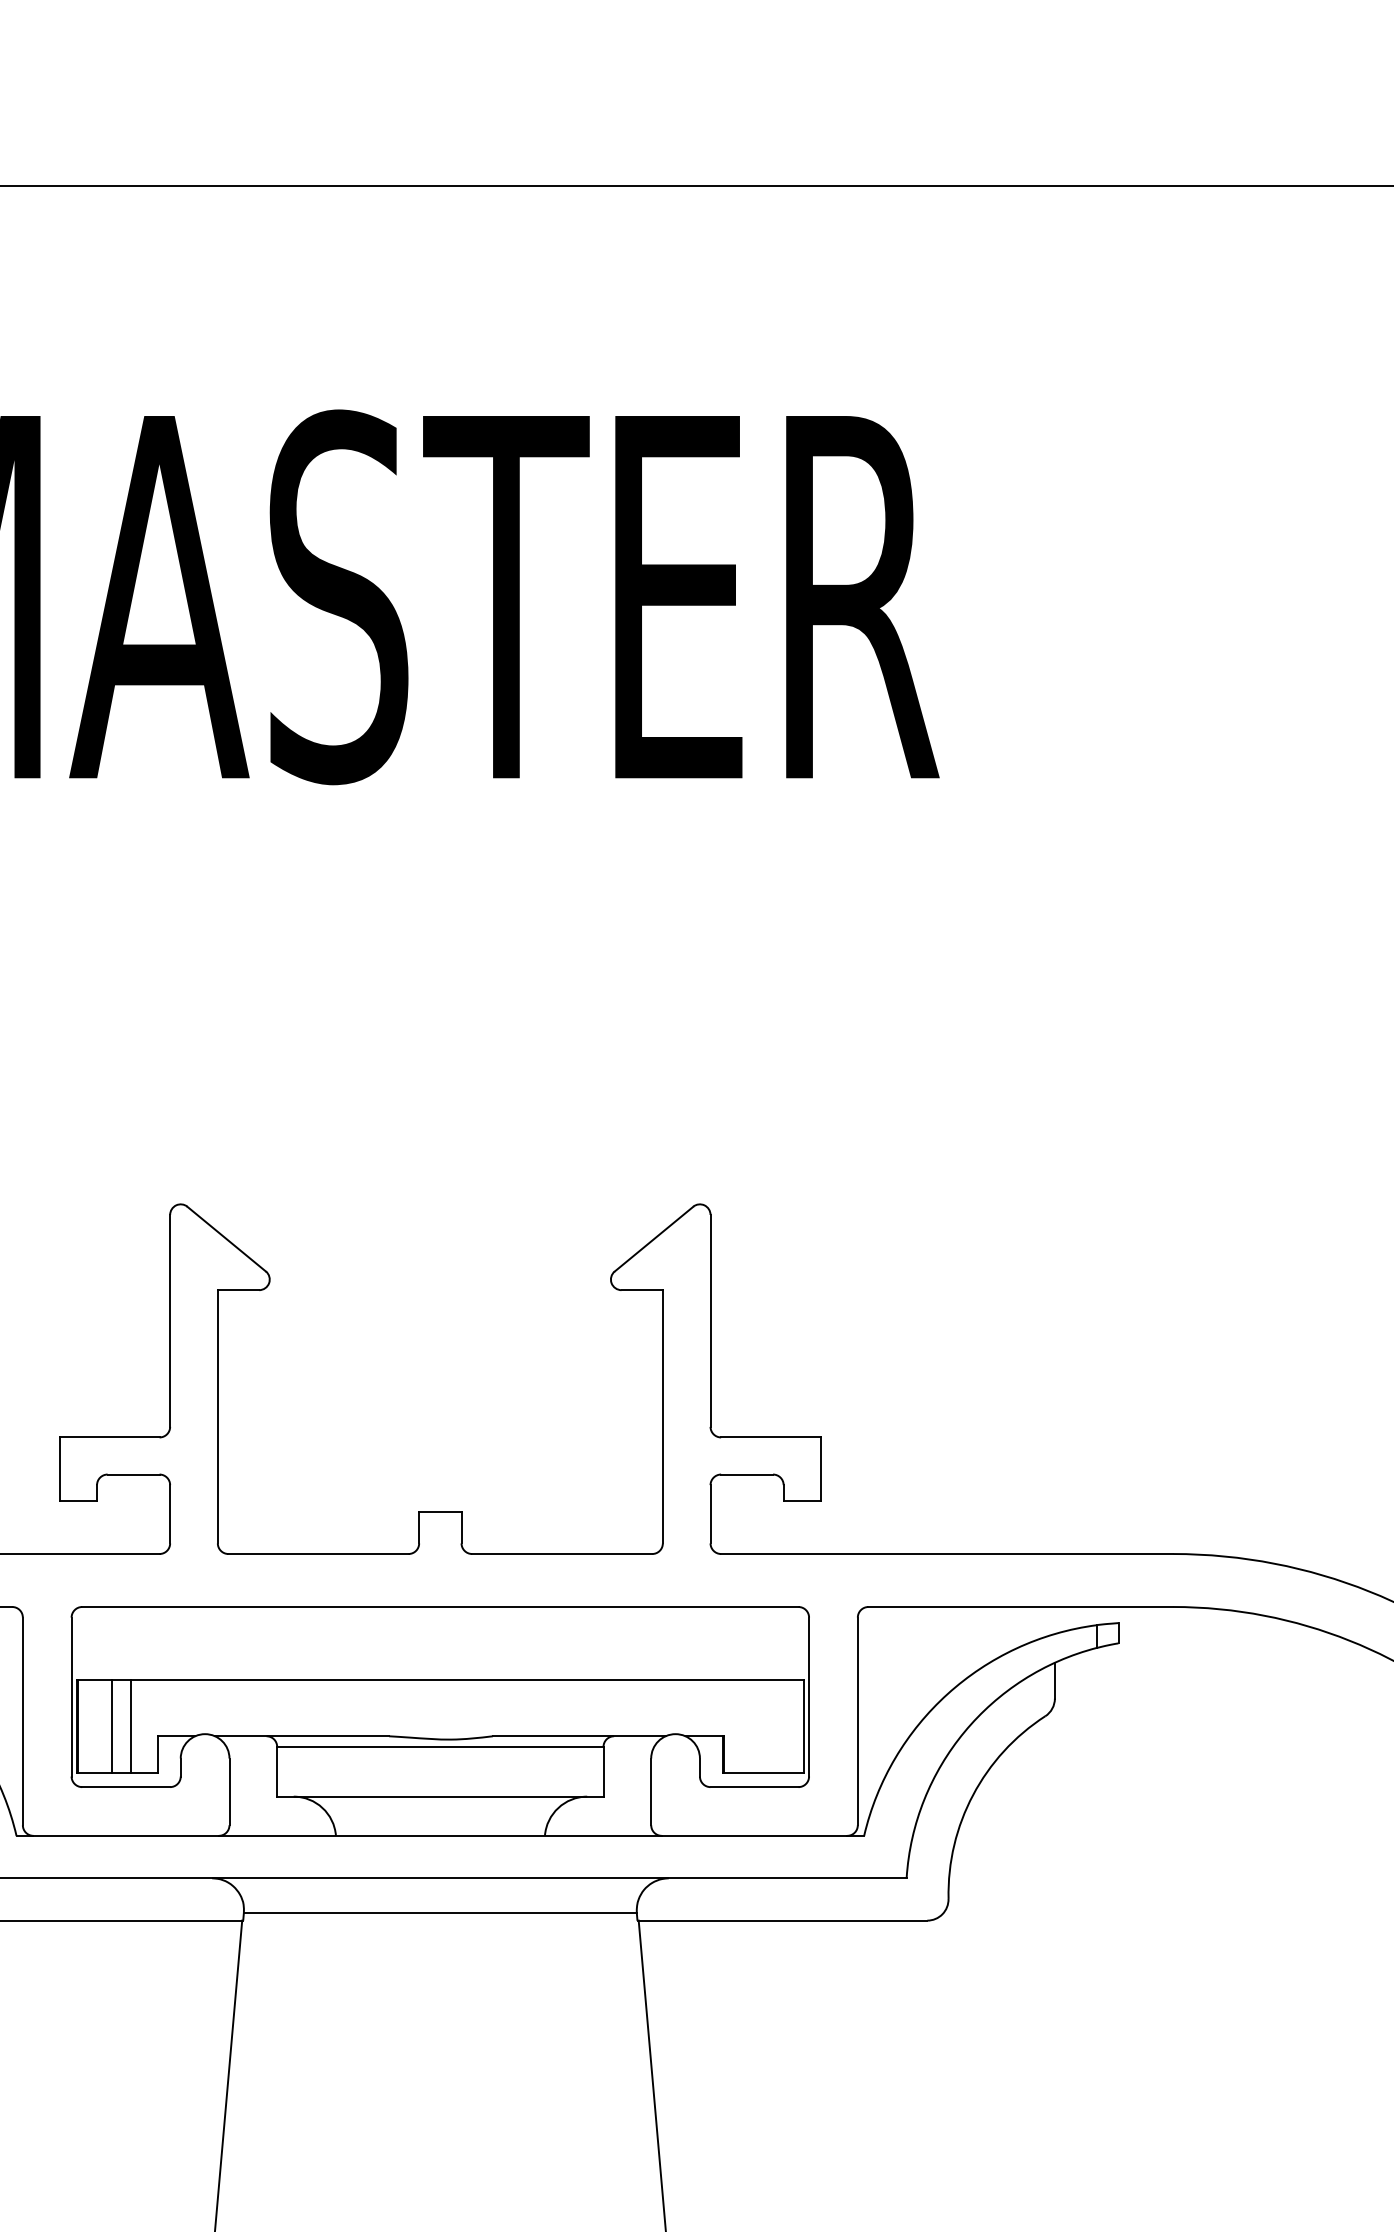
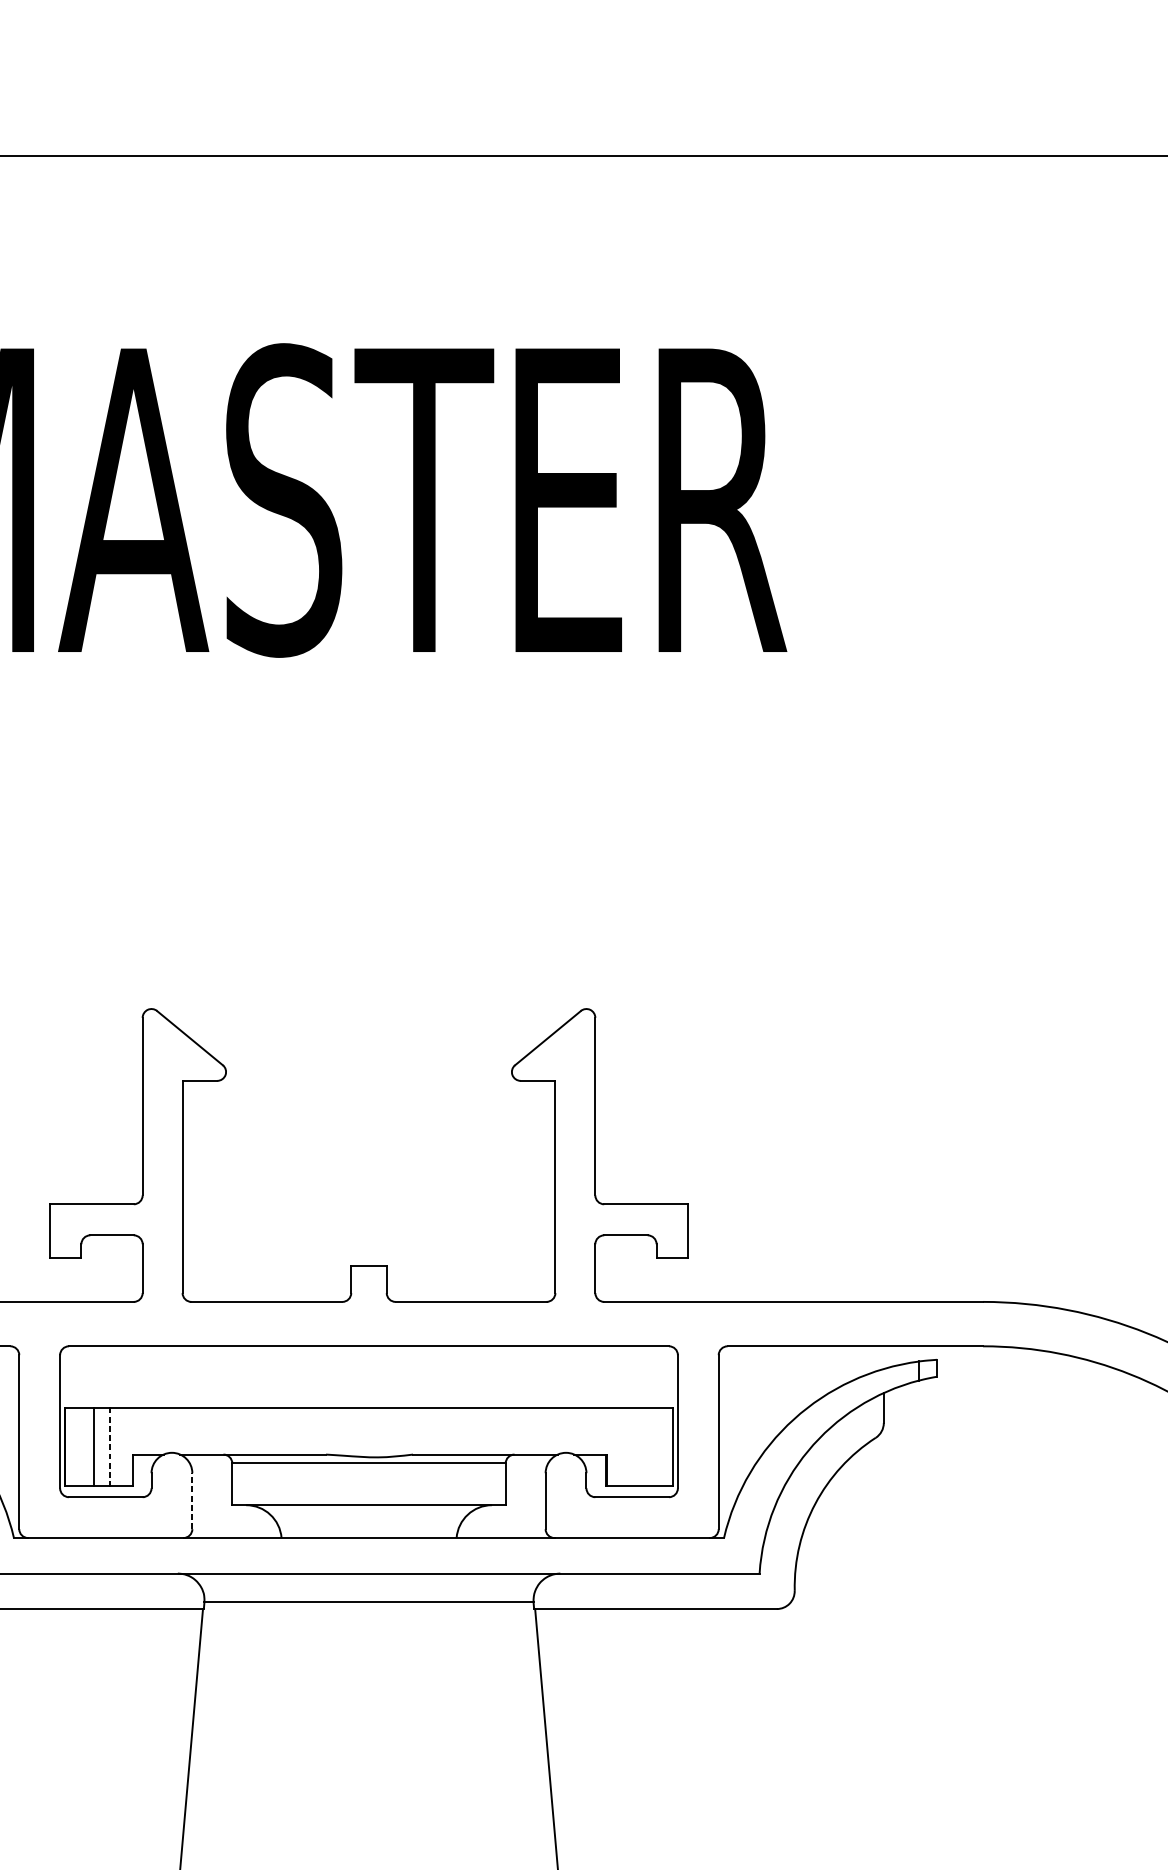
line: (131, 1726) -> (110, 1446), solid -> dashed
line: (229, 1791) -> (192, 1500), solid -> dashed

